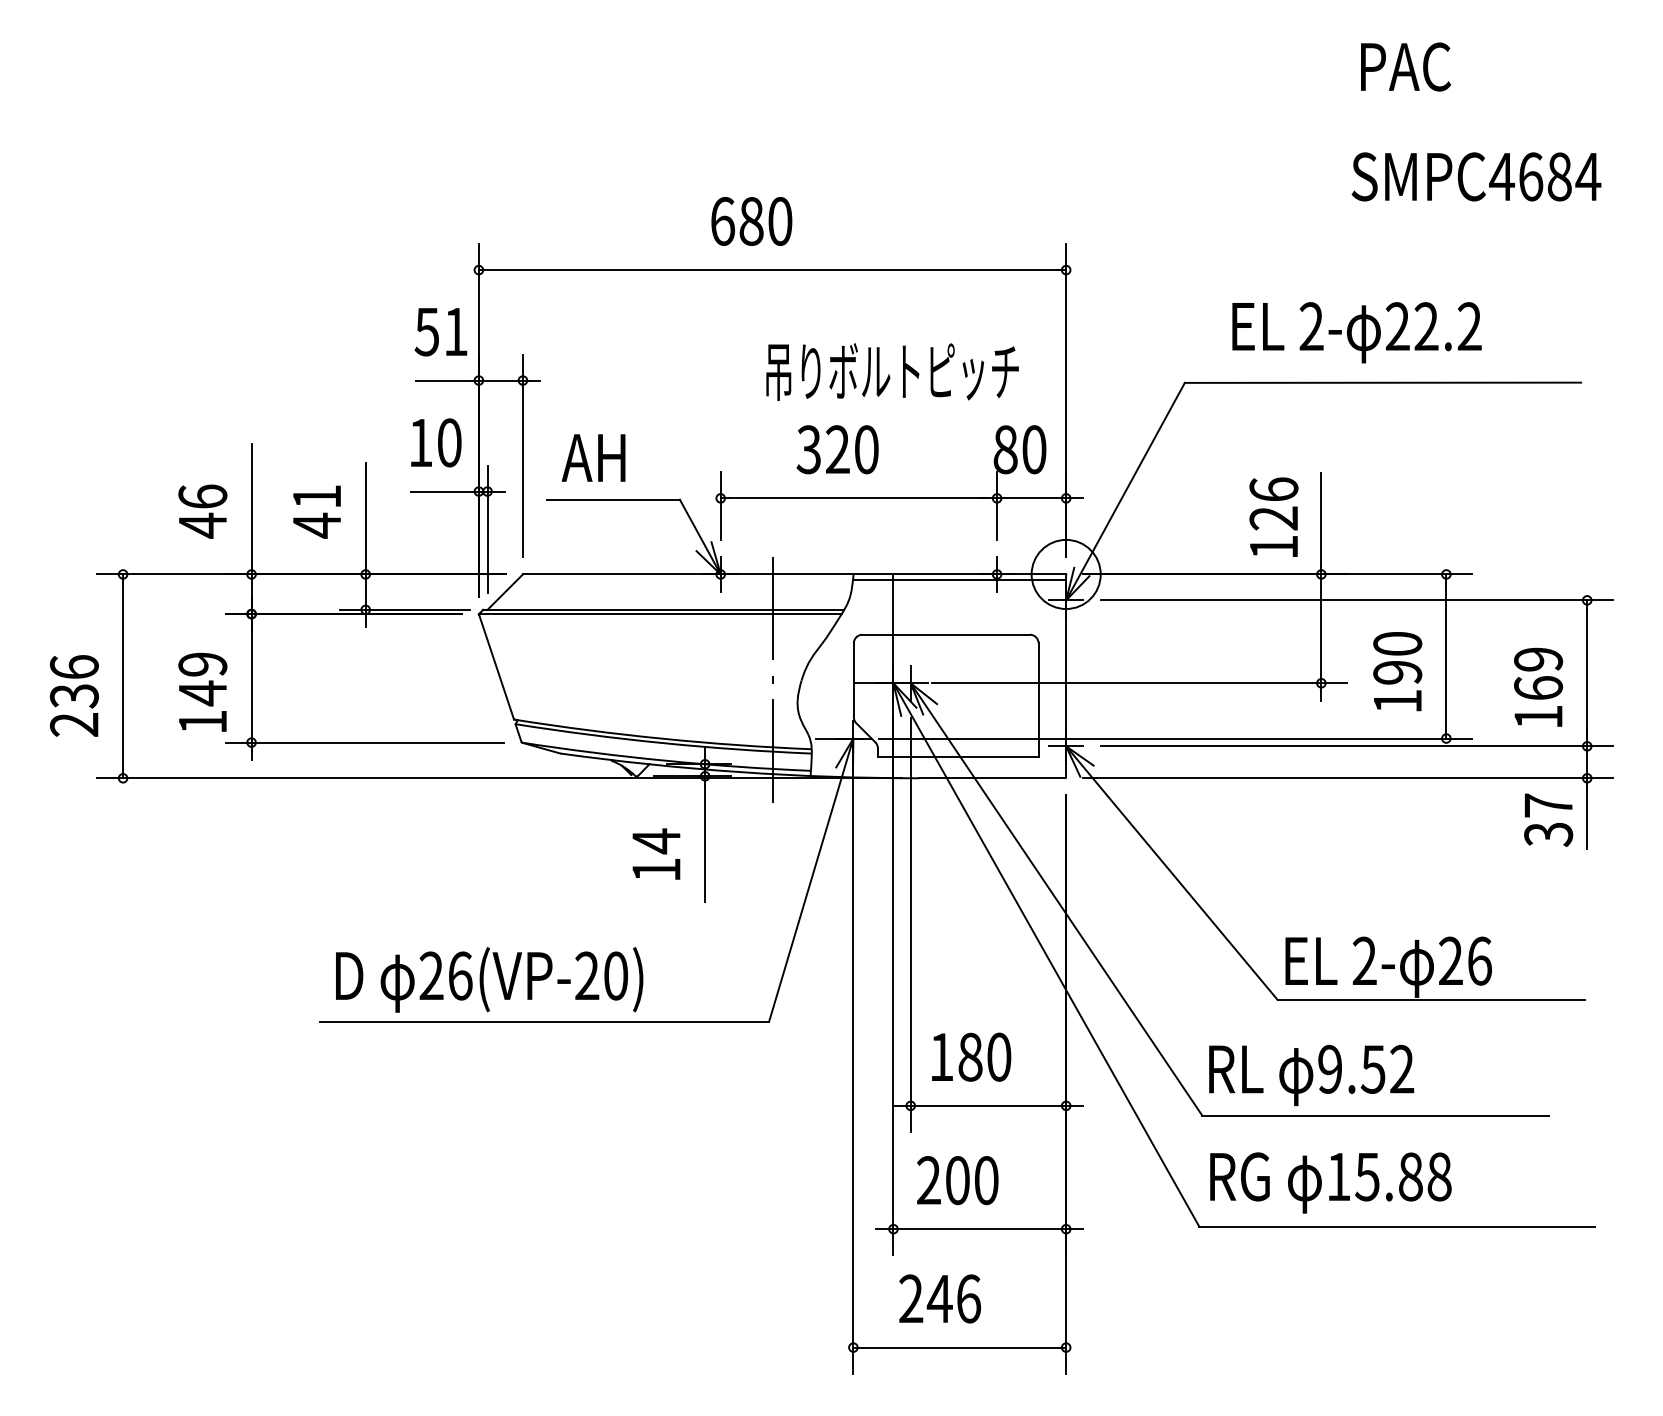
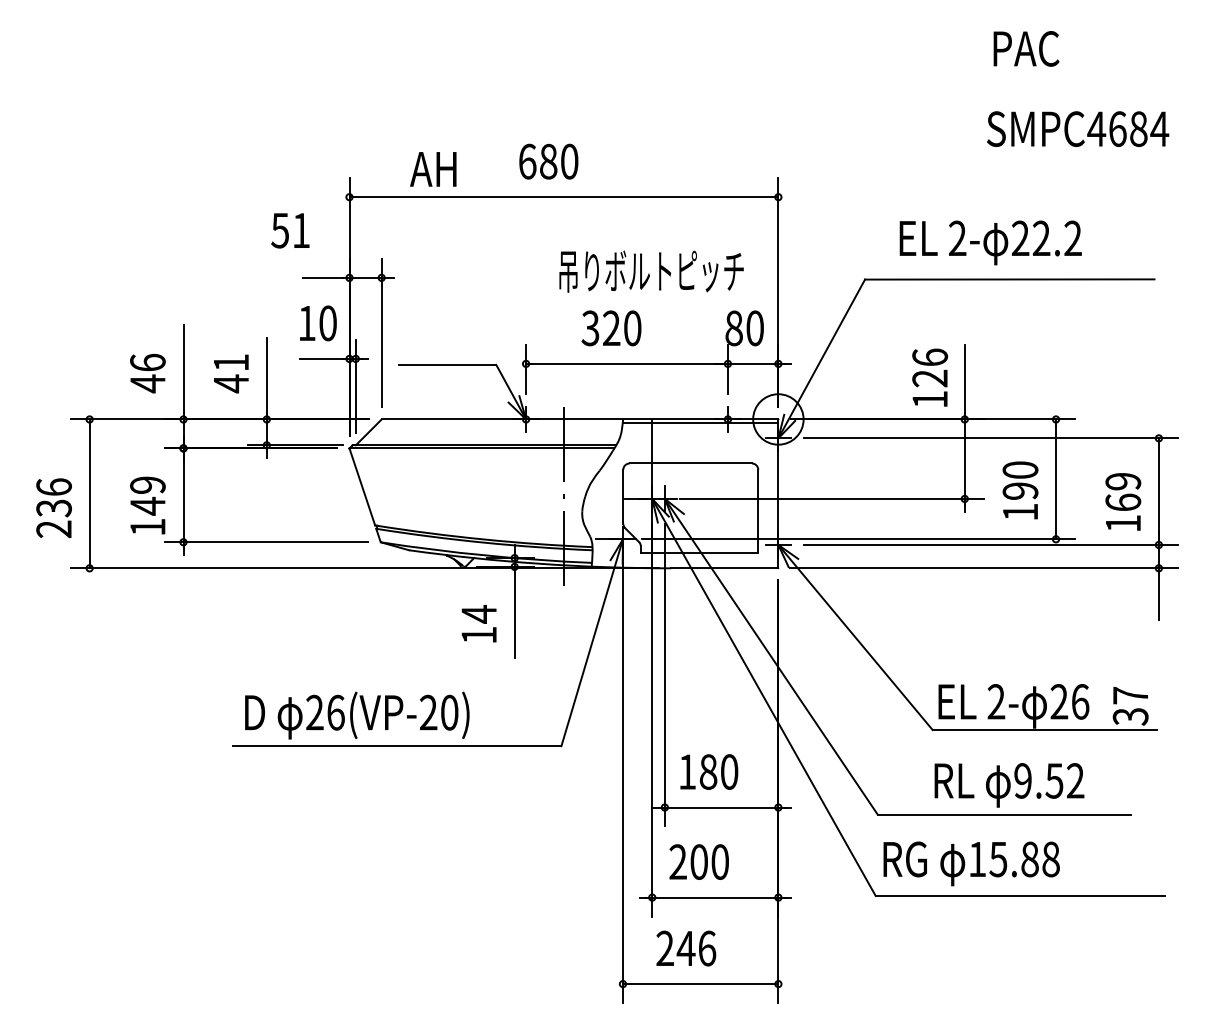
text: (440, 332) -> (290, 231), moved
text: (593, 457) -> (433, 169), moved
text: (1548, 819) -> (1130, 705), moved
text: (1311, 1075) -> (1009, 785), moved

